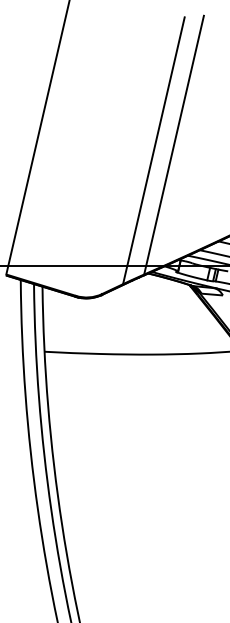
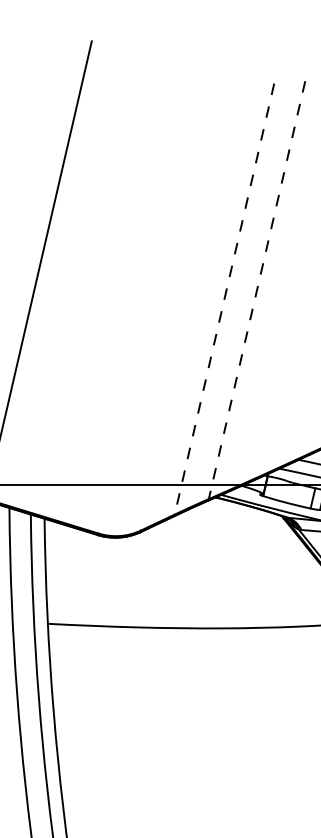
line: (174, 145) -> (257, 290), solid -> dashed
line: (153, 150) -> (223, 298), solid -> dashed

